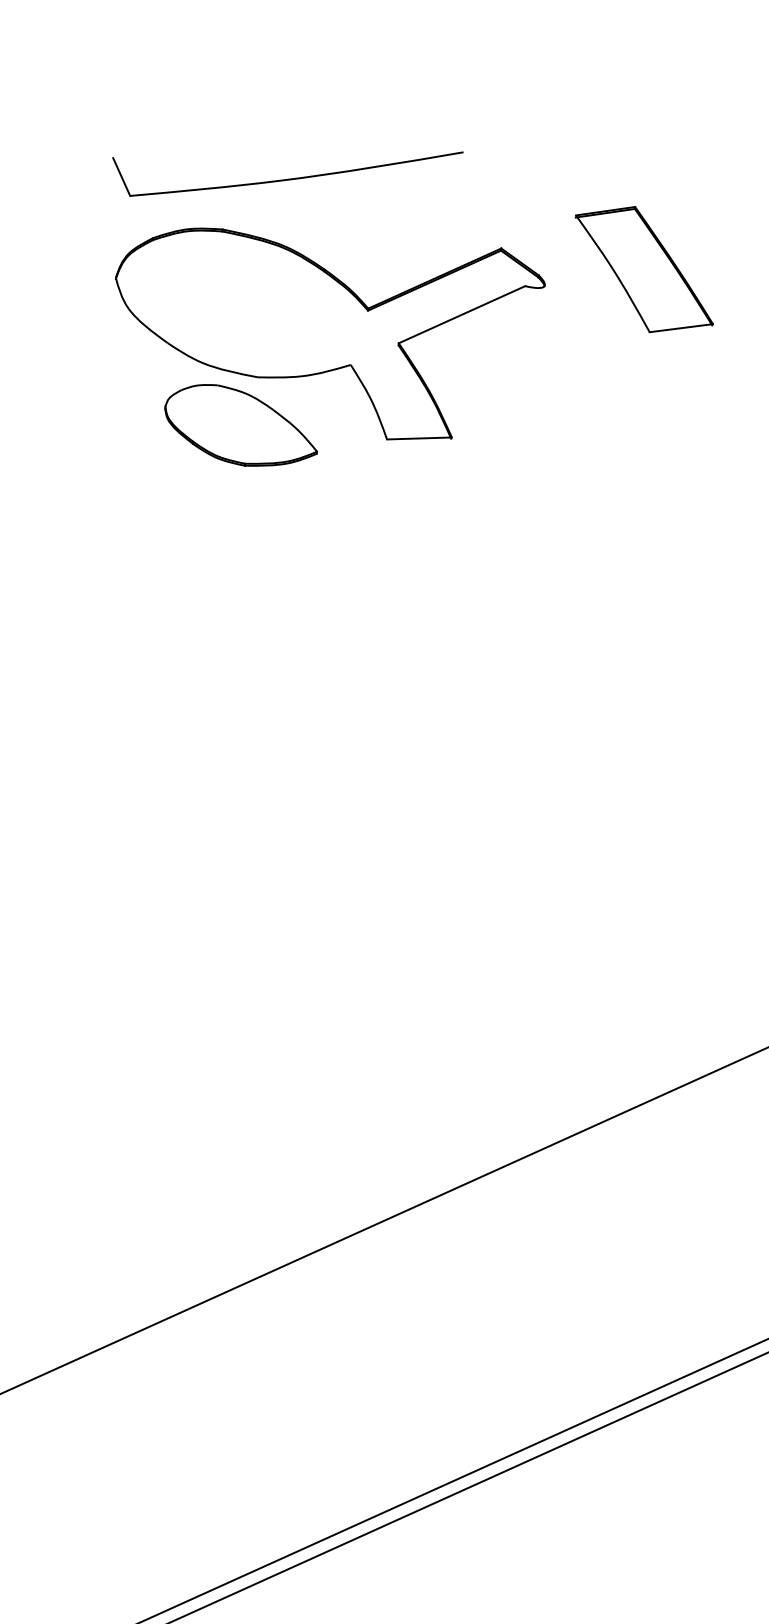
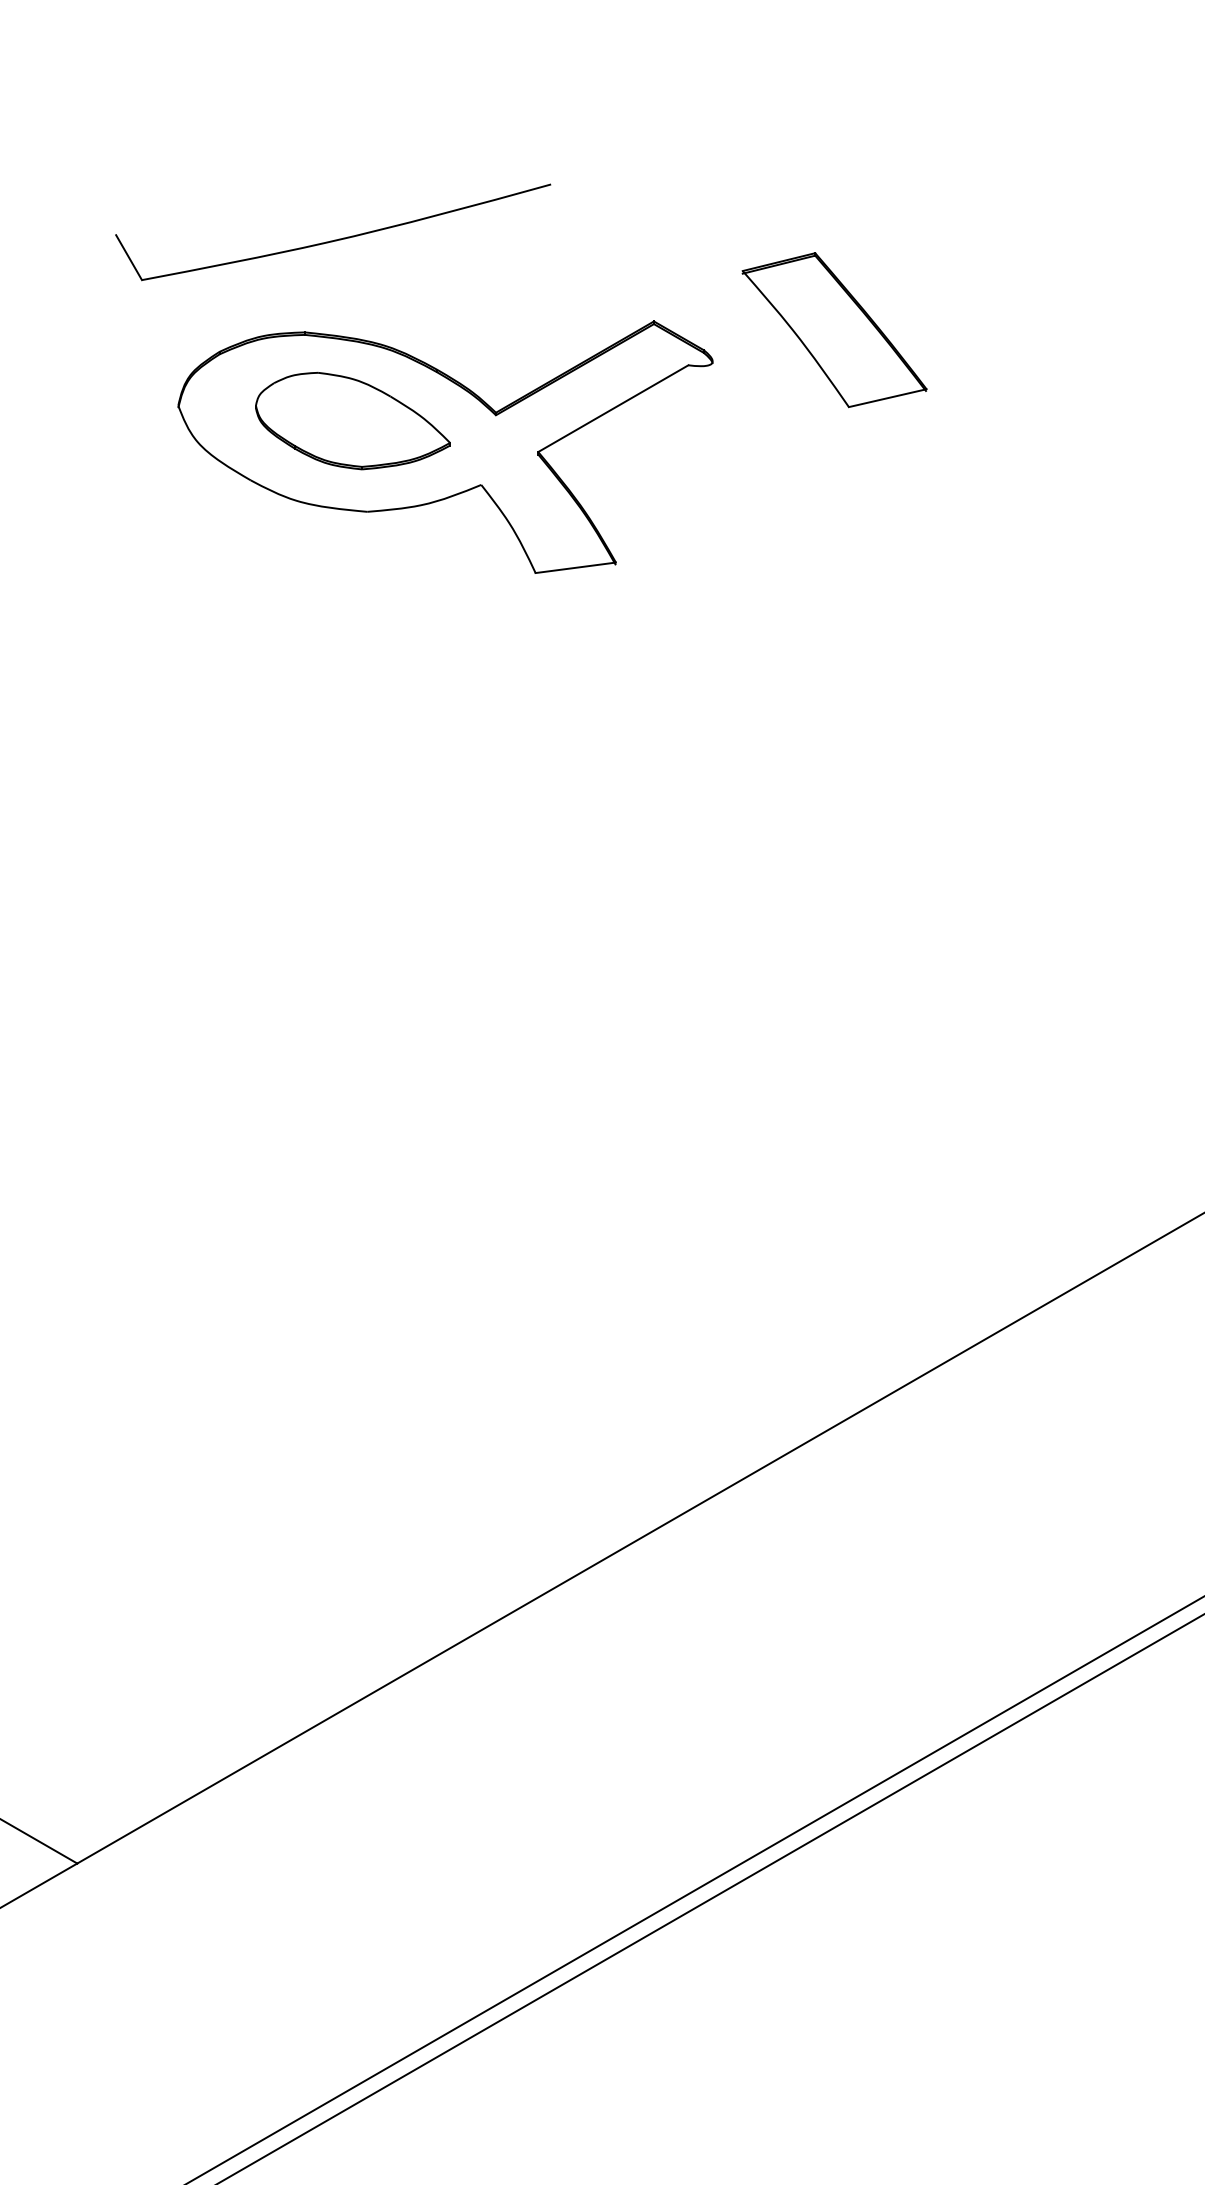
part: (286, 178) -> (334, 239), moved
part: (241, 426) -> (352, 421), moved

